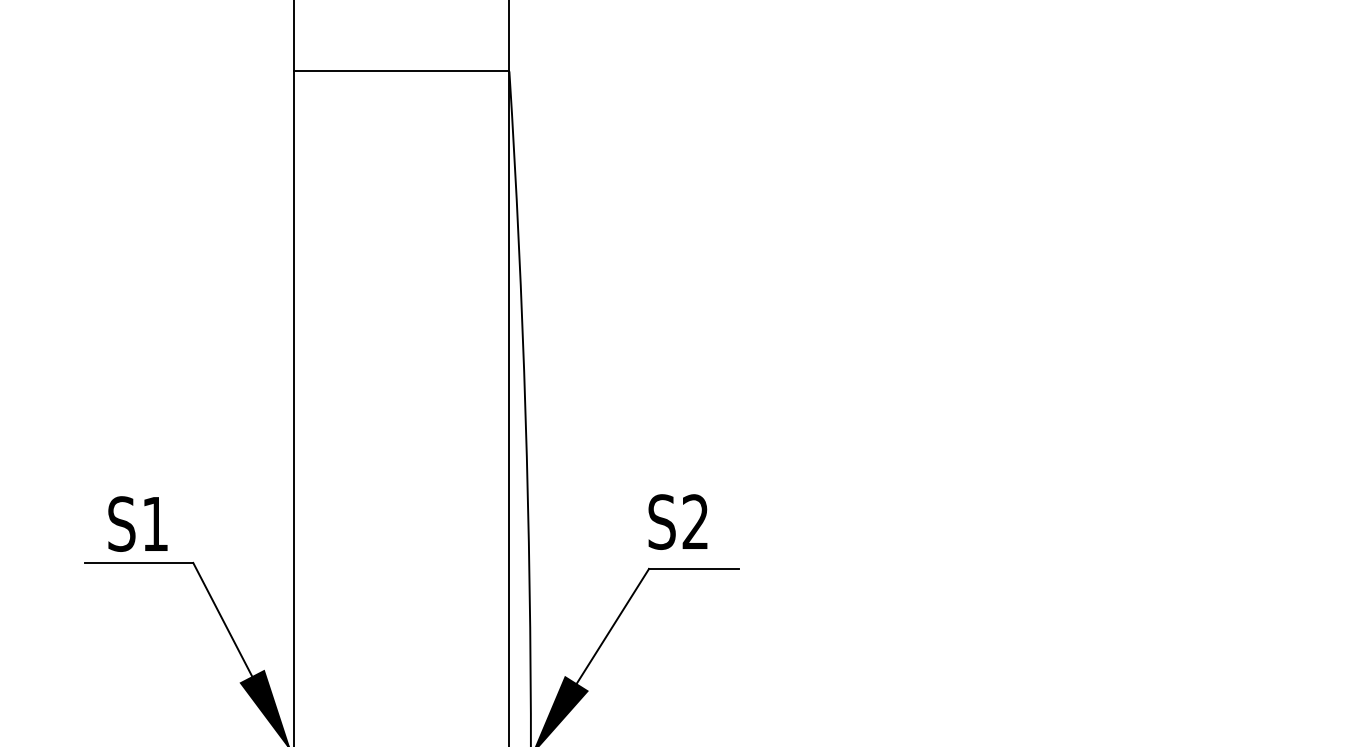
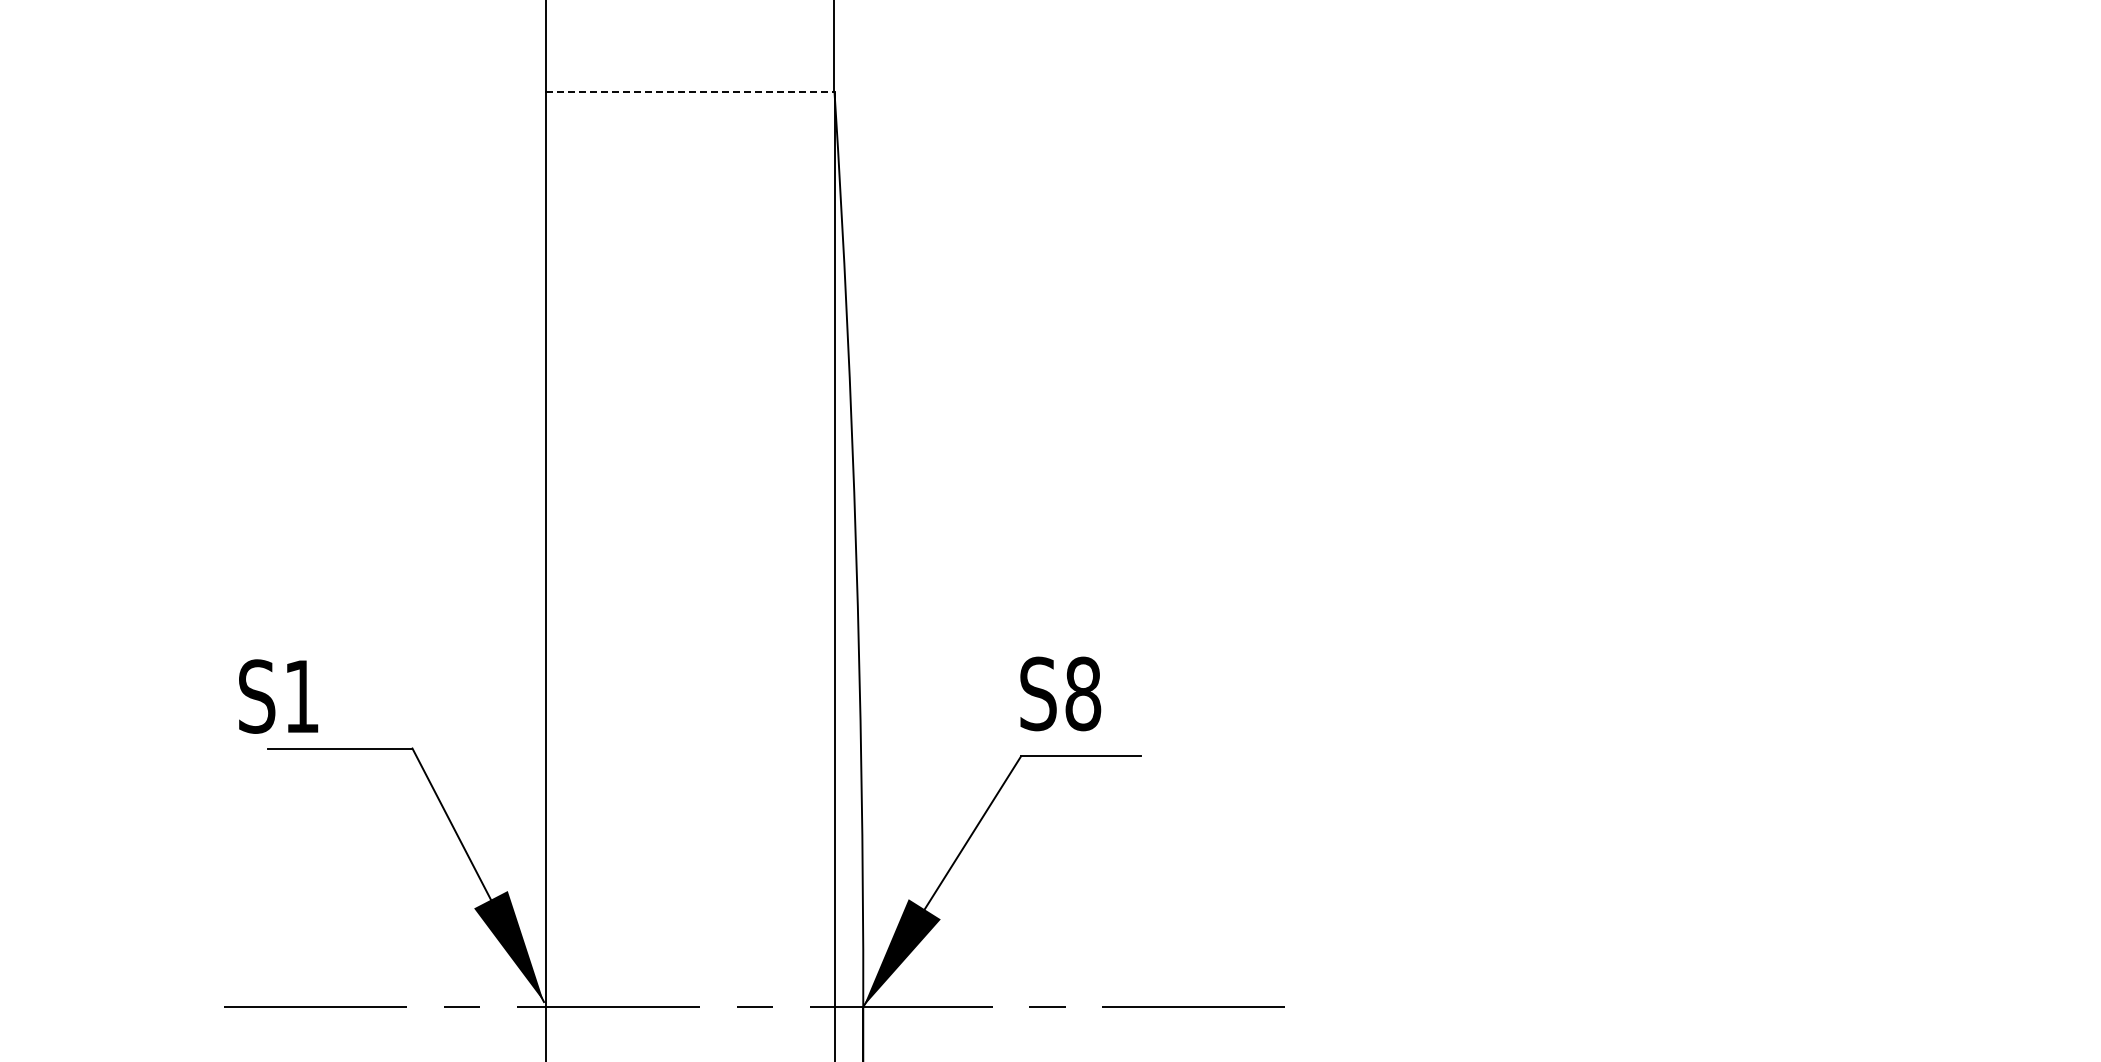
line: (401, 71) -> (690, 92), solid -> dashed
text: (695, 521) -> (1083, 693), S2 -> S8
text: (137, 524) -> (278, 696), moved

